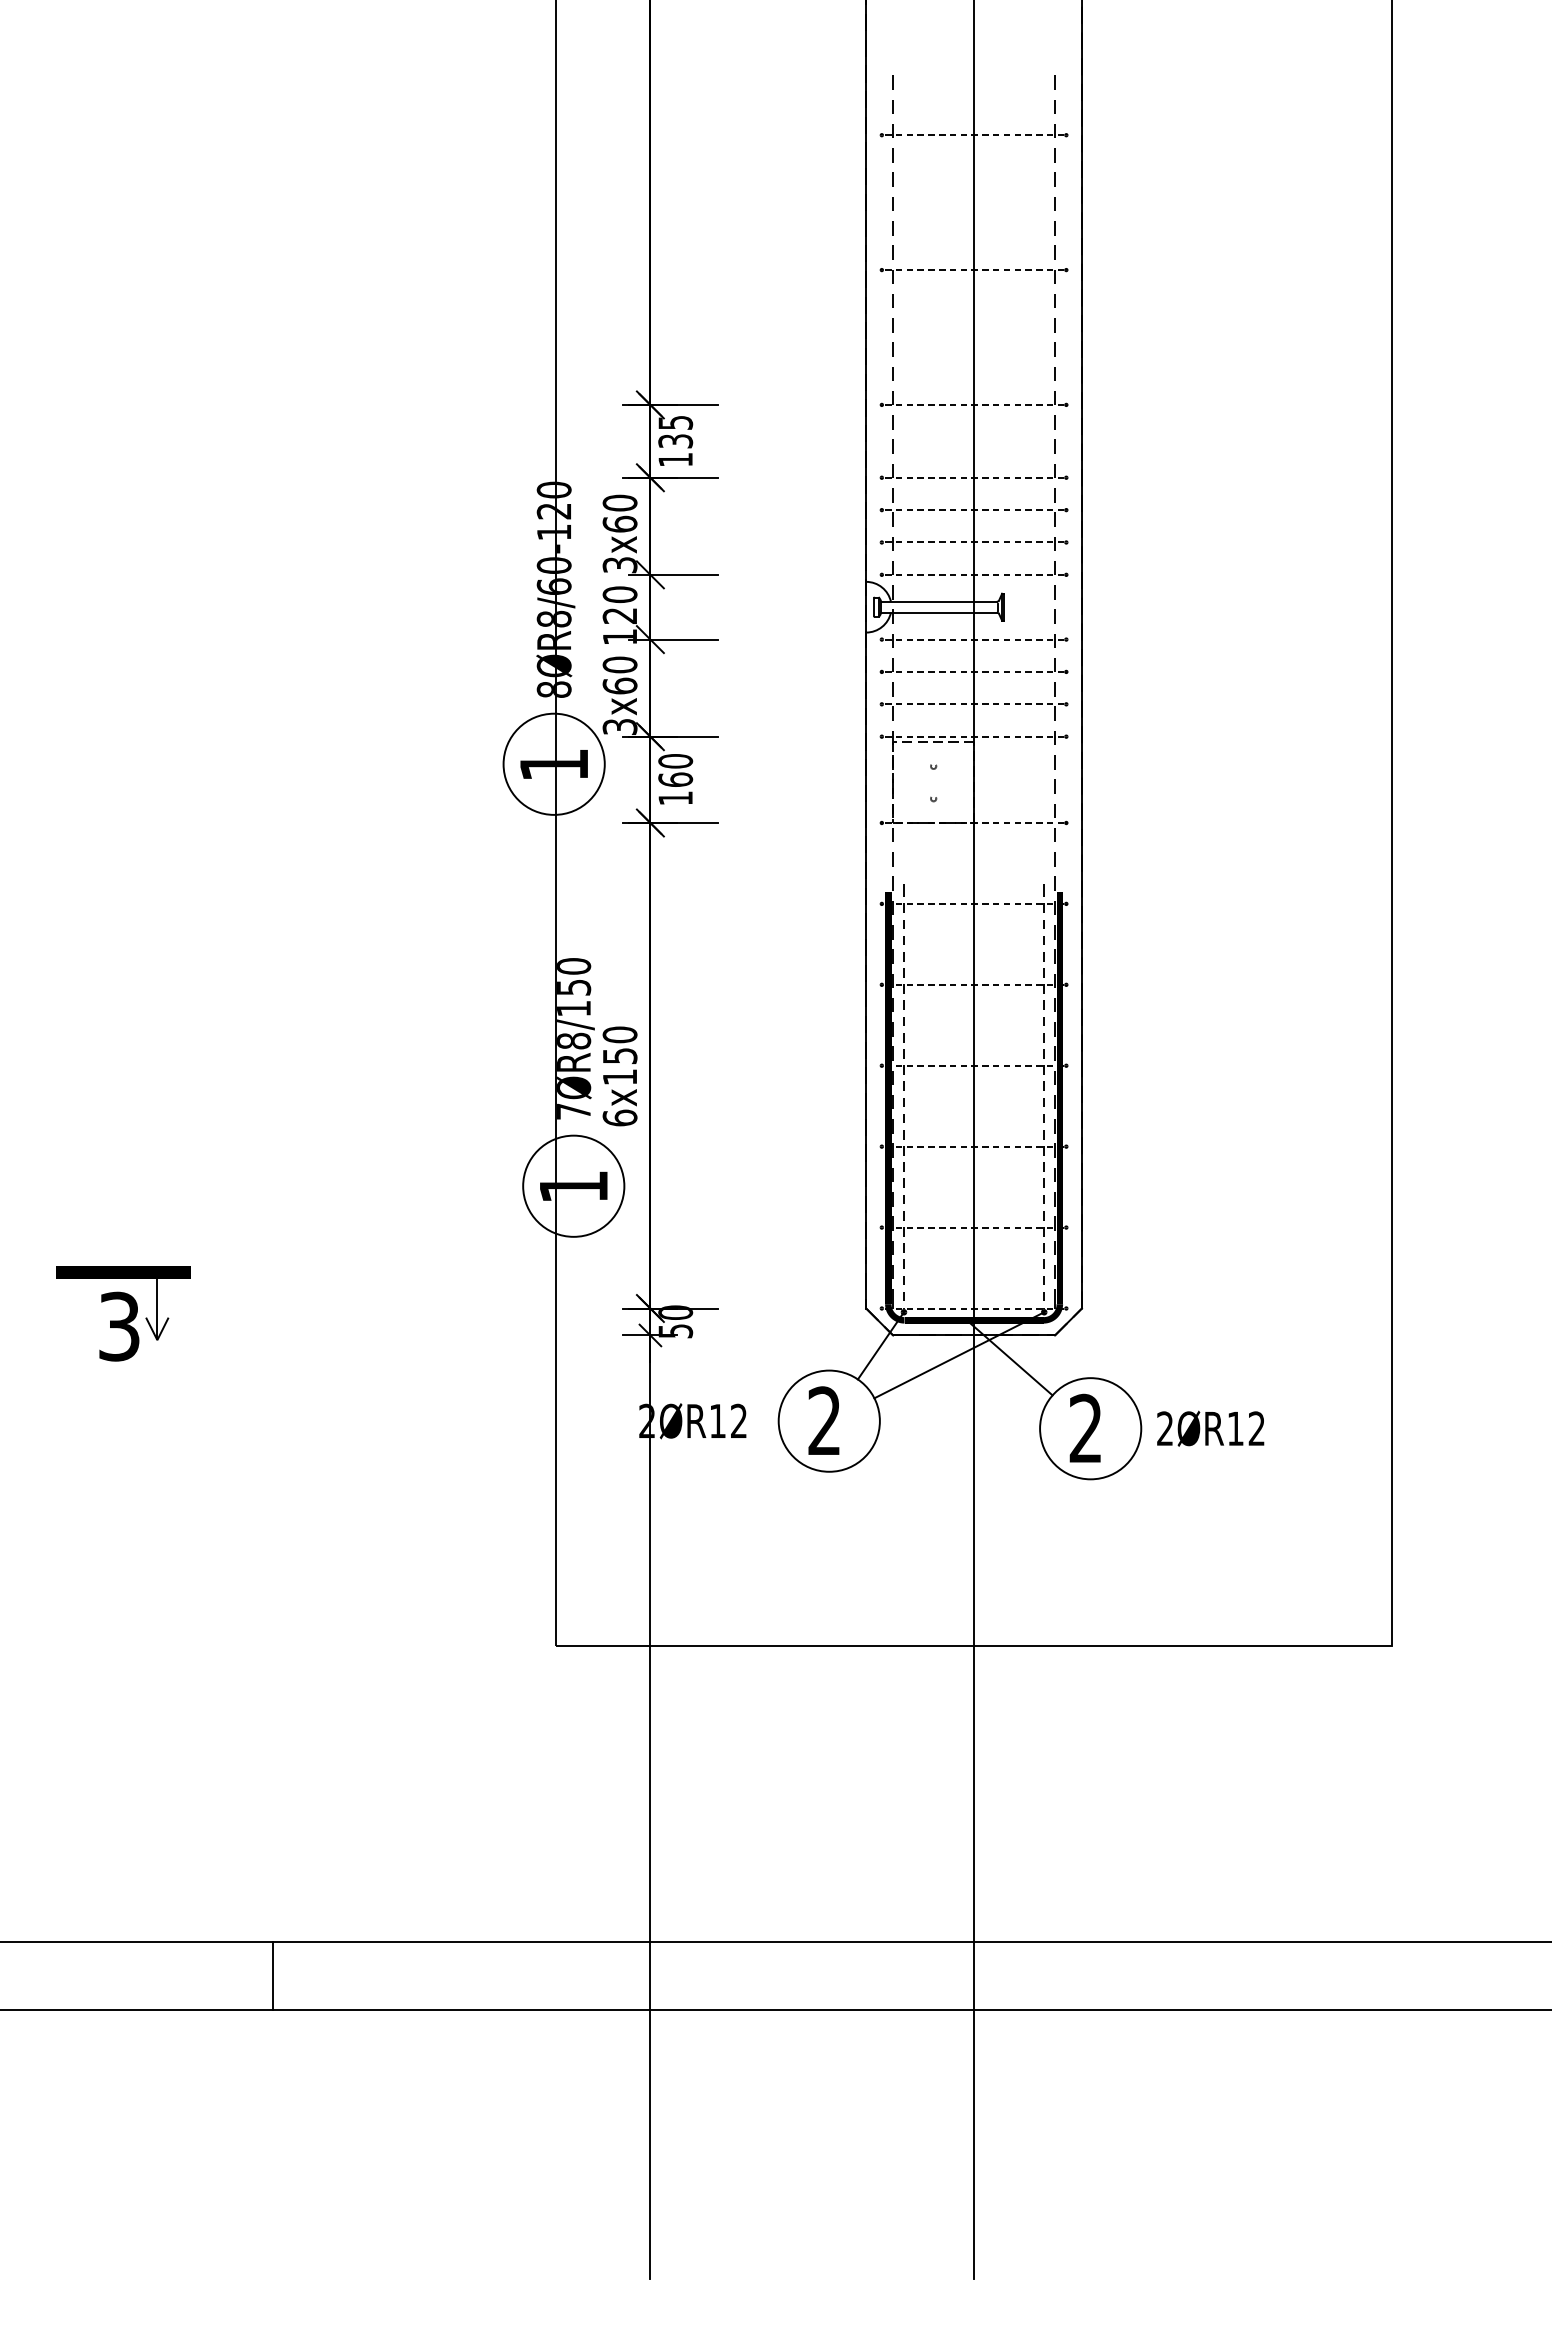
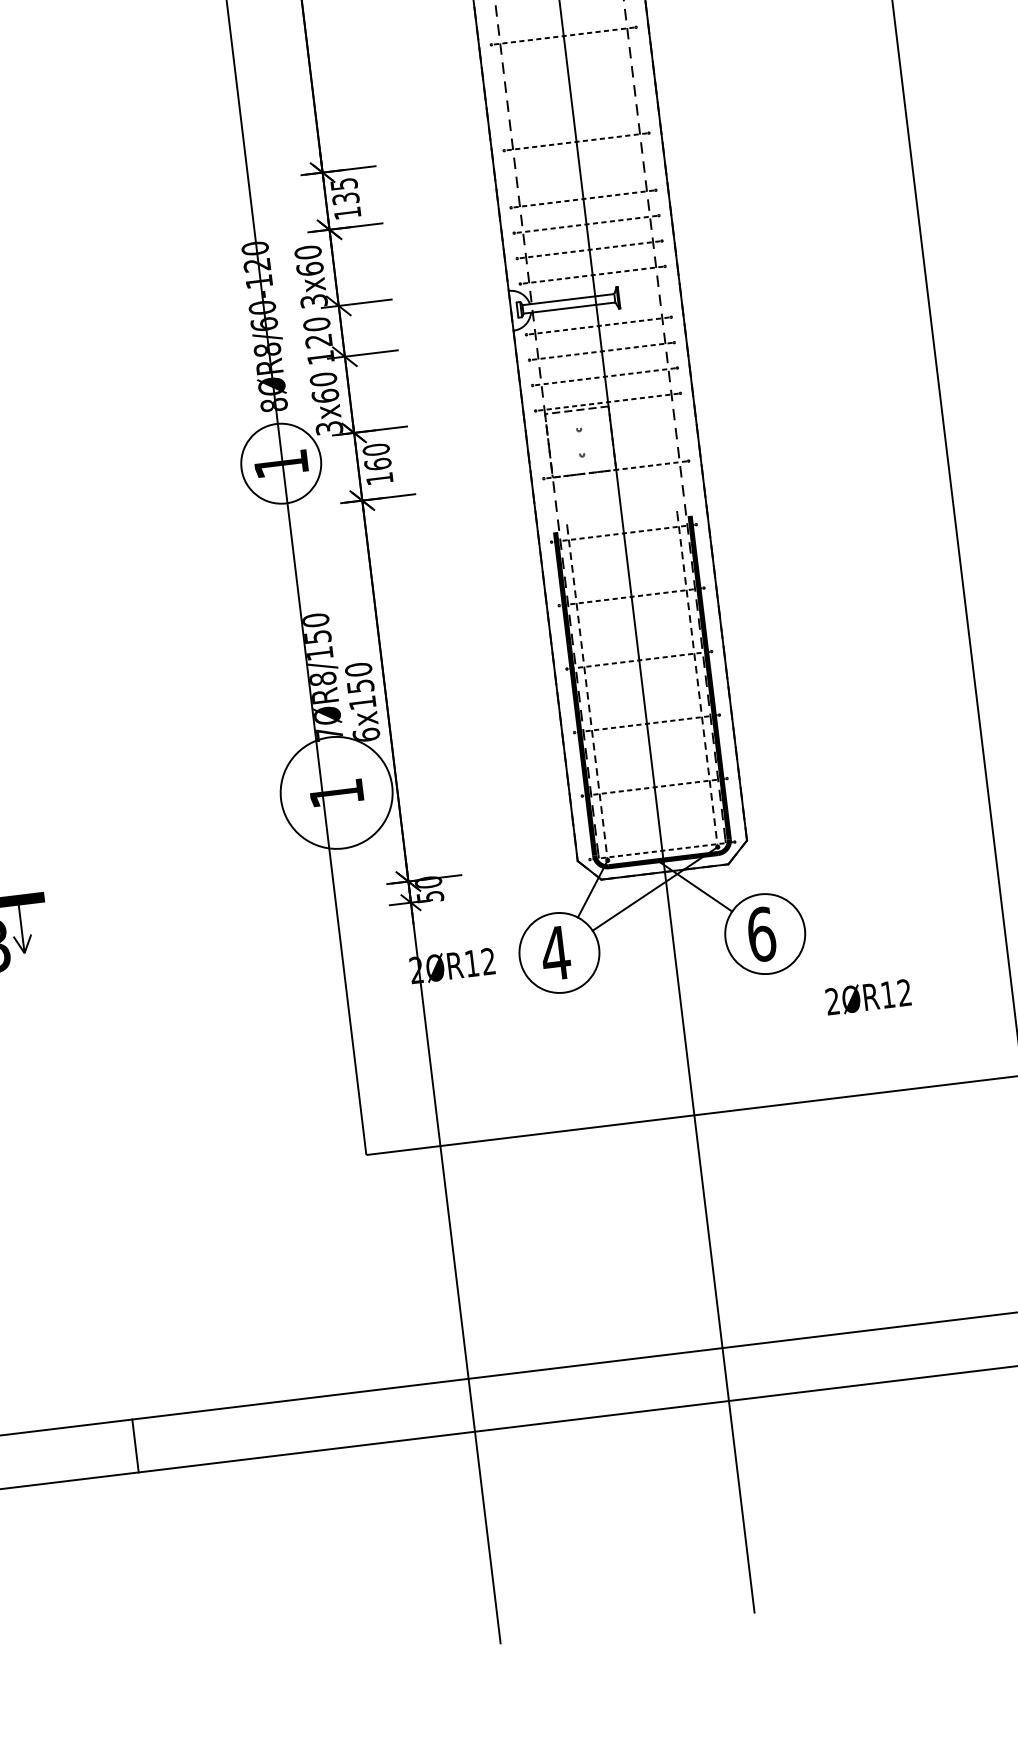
circle: (573, 1185) -> (336, 792), size x1.4
text: (824, 1420) -> (555, 952), 2 -> 4
text: (1086, 1428) -> (761, 934), 2 -> 6
text: (1210, 1428) -> (868, 997), moved
line: (272, 1975) -> (135, 1445), moved

